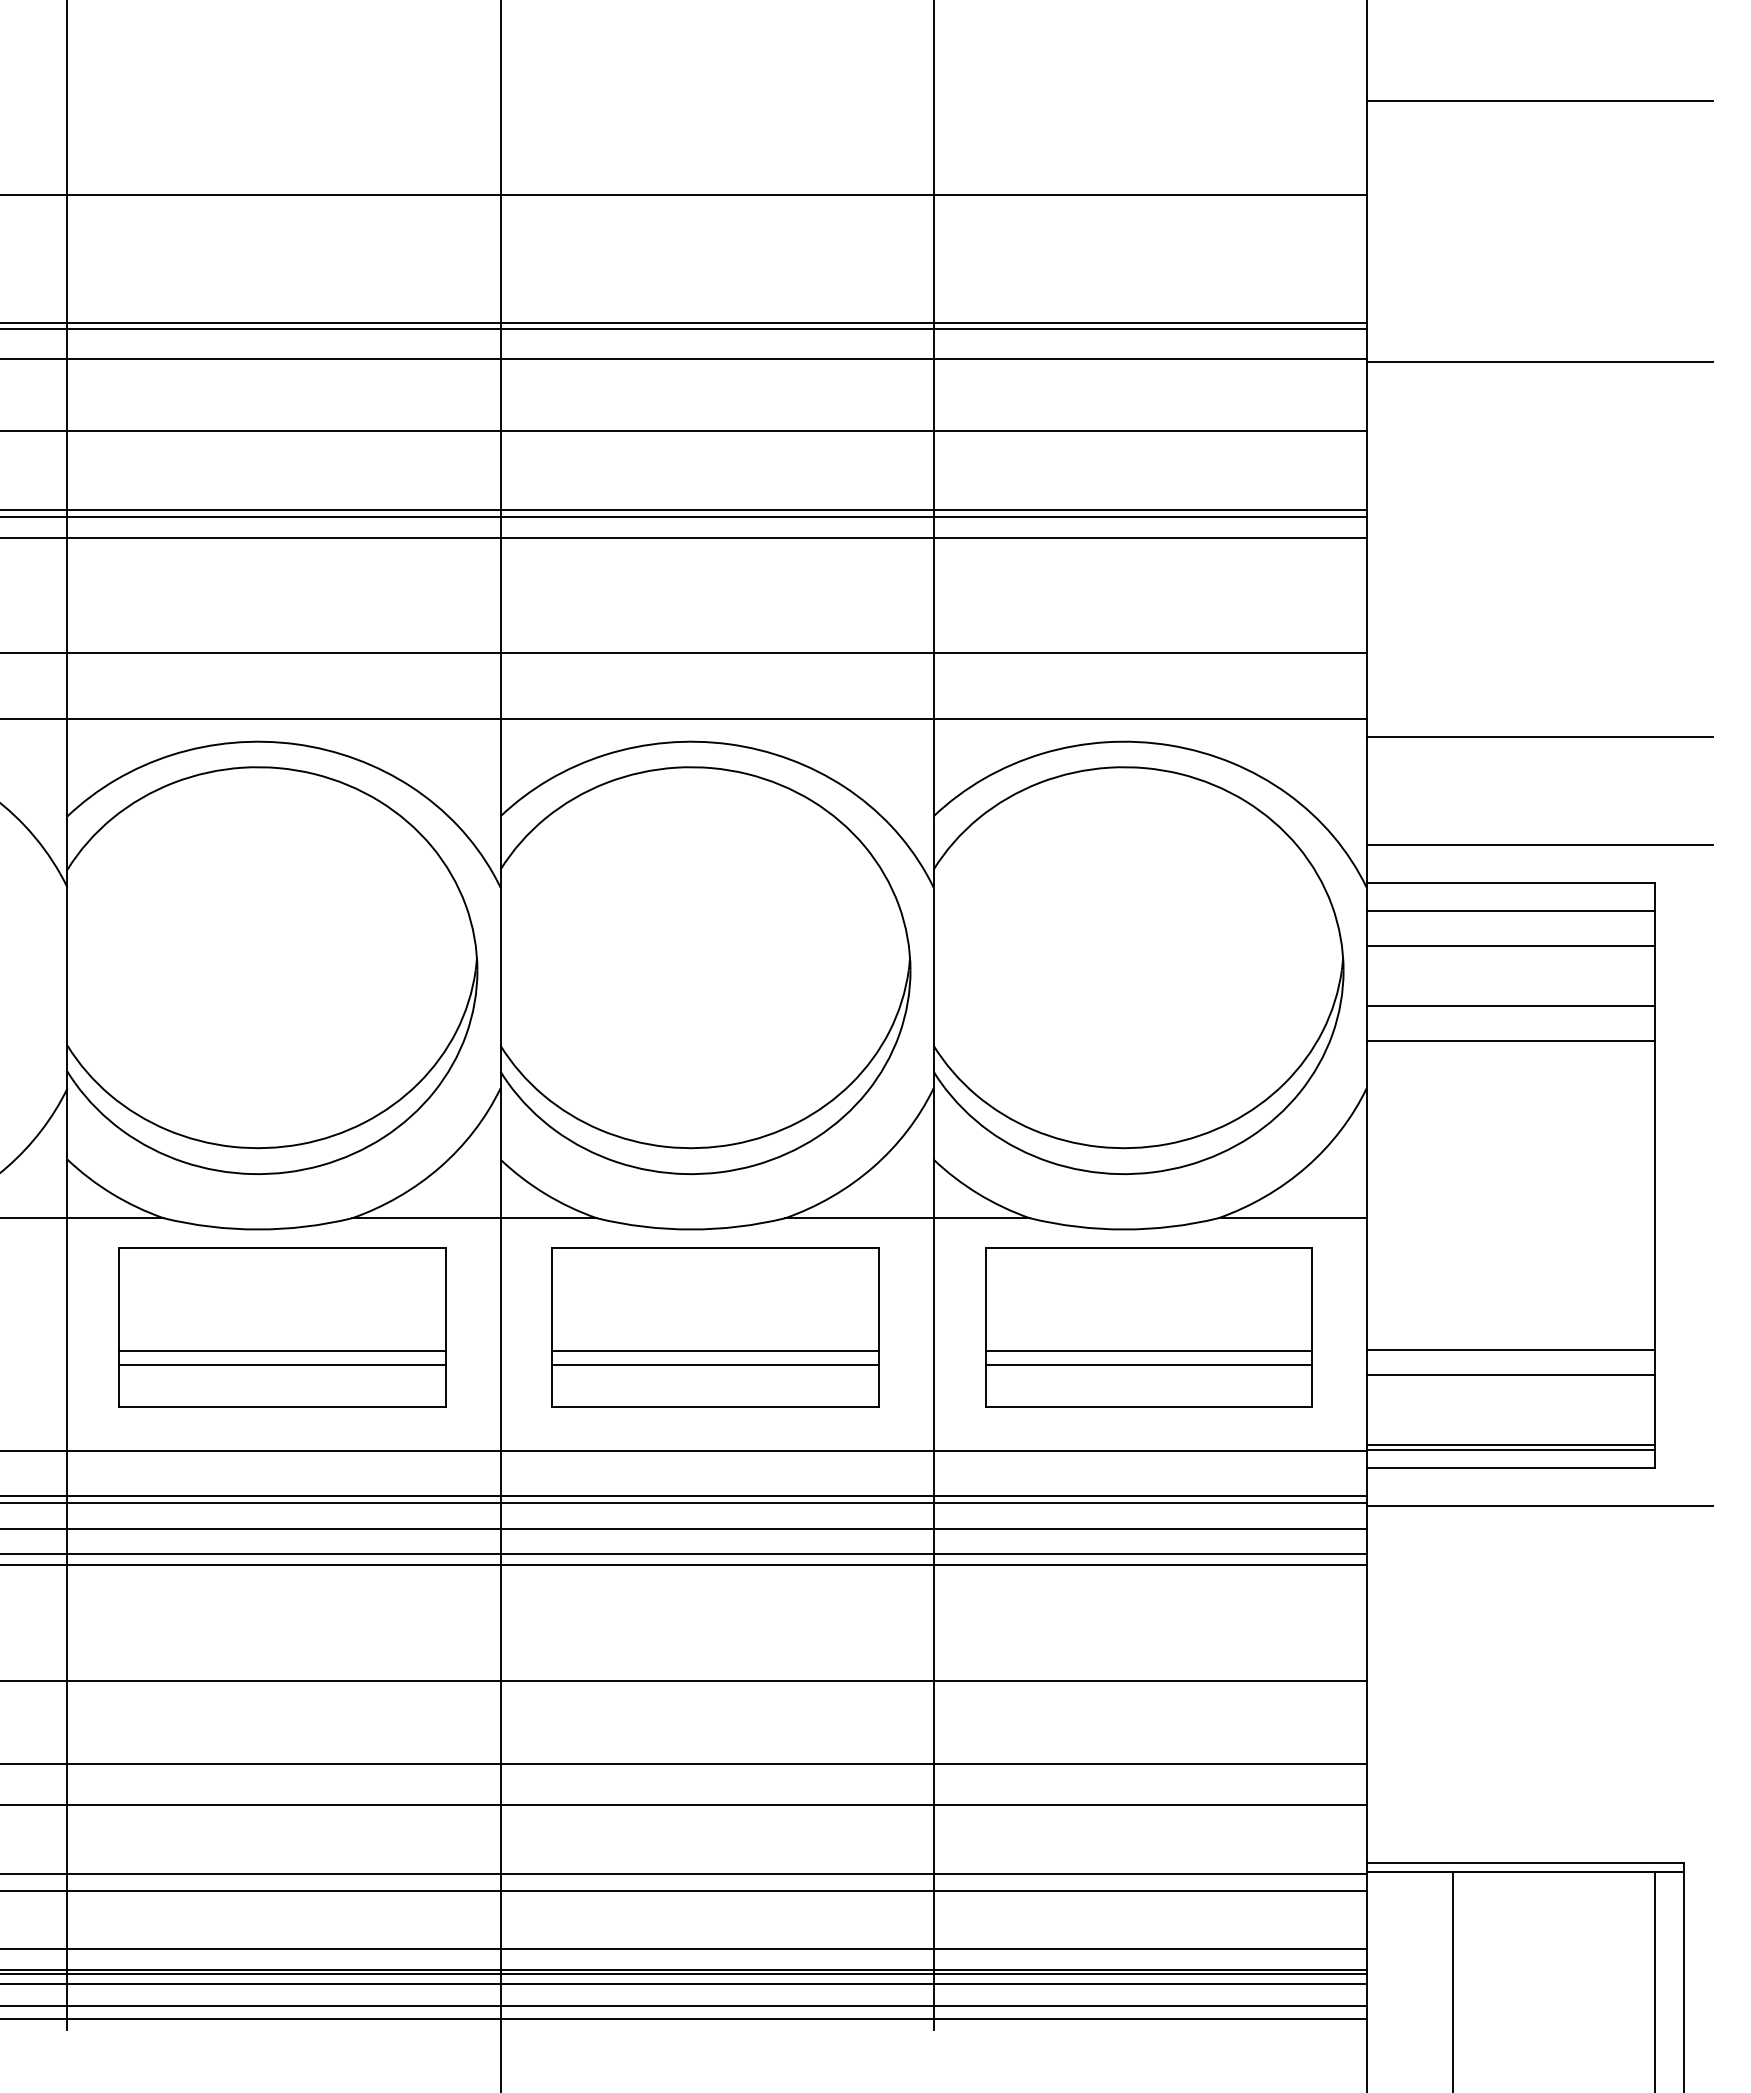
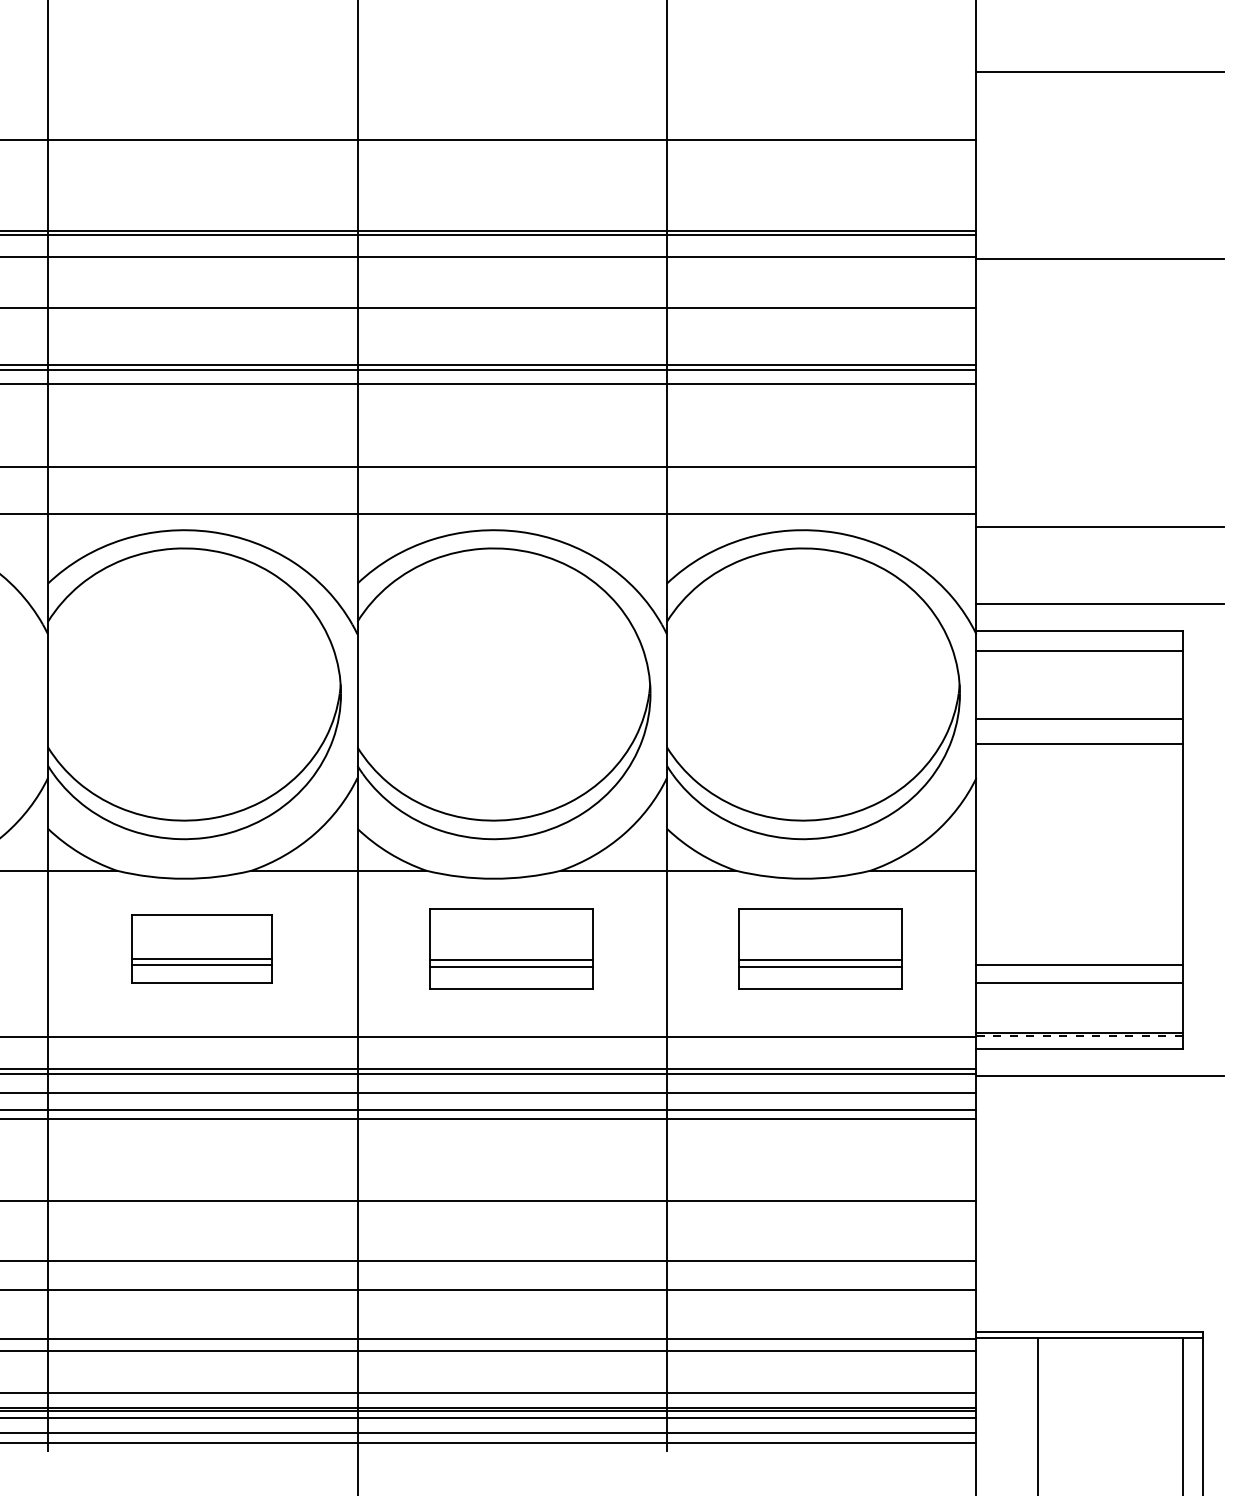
line: (1510, 946) -> (1079, 676), removed
part: (282, 1327) -> (201, 948), size x0.6
part: (715, 1327) -> (511, 948), size x0.7
part: (1148, 1327) -> (820, 948), size x0.7
line: (1510, 1450) -> (1079, 1036), solid -> dashed

